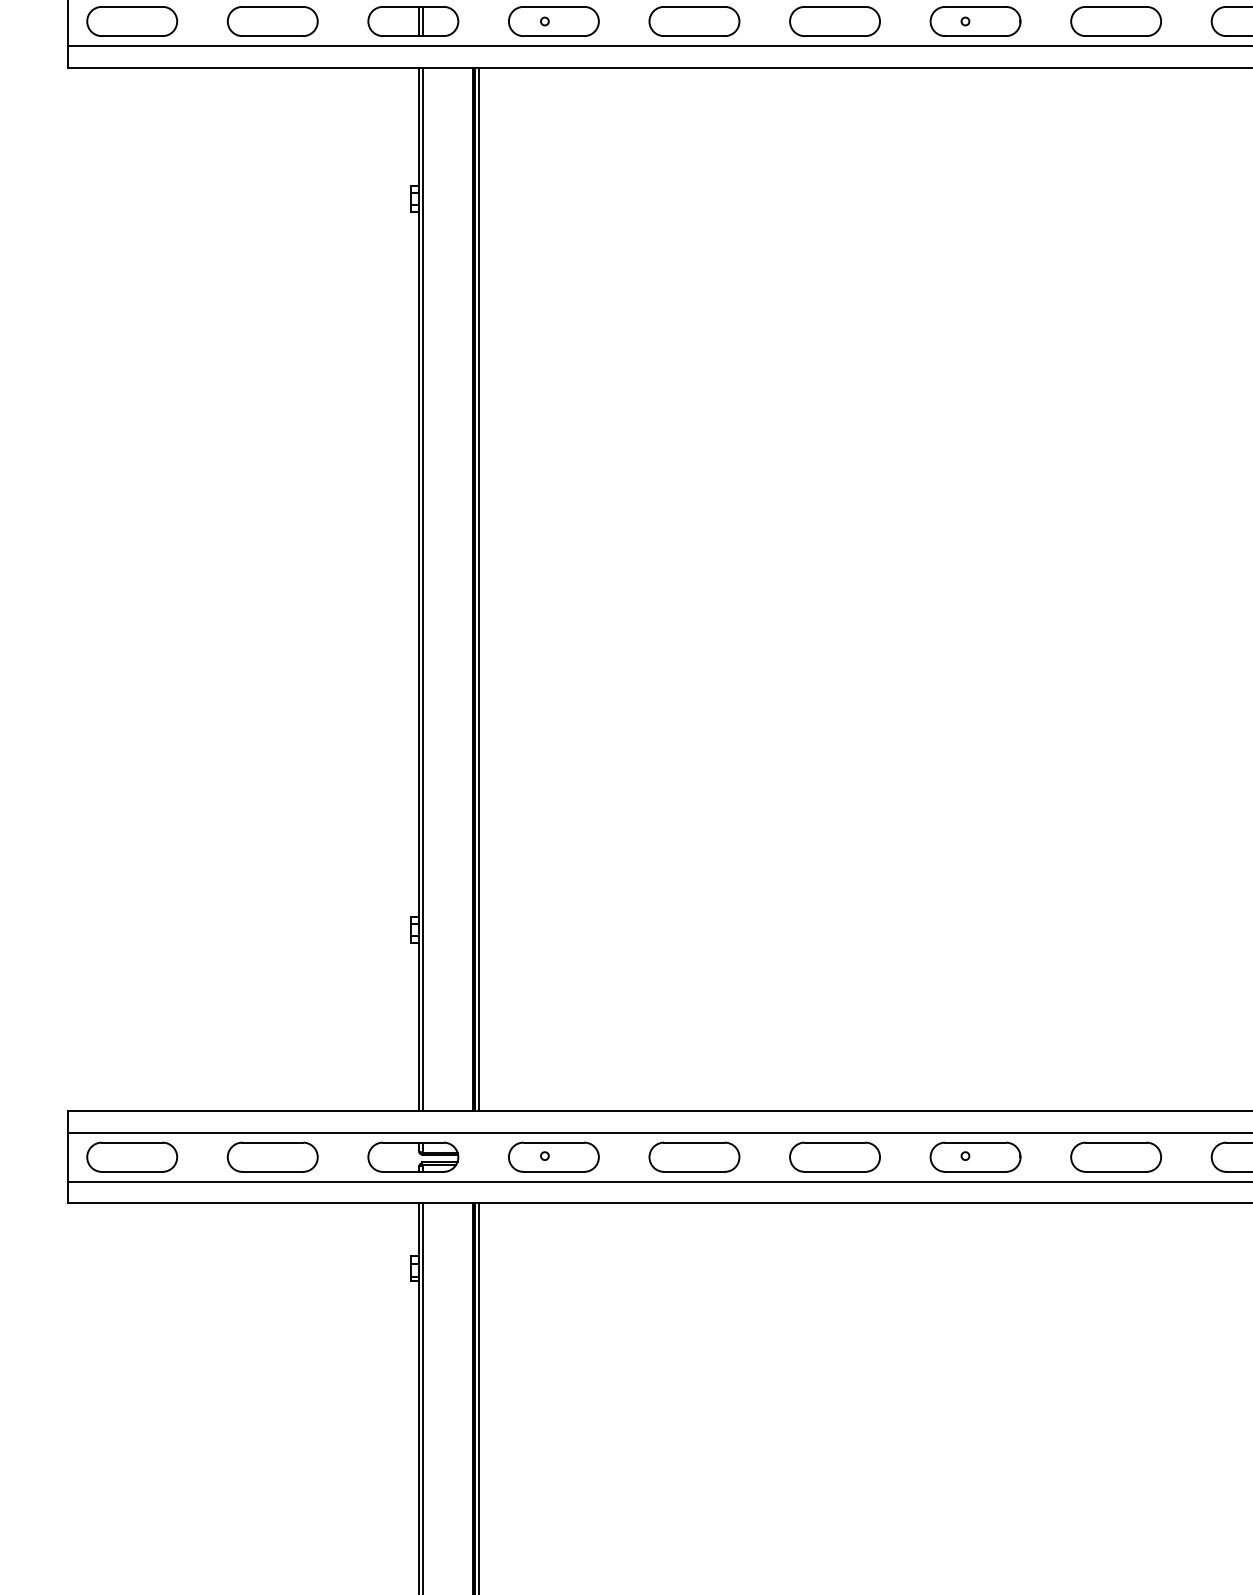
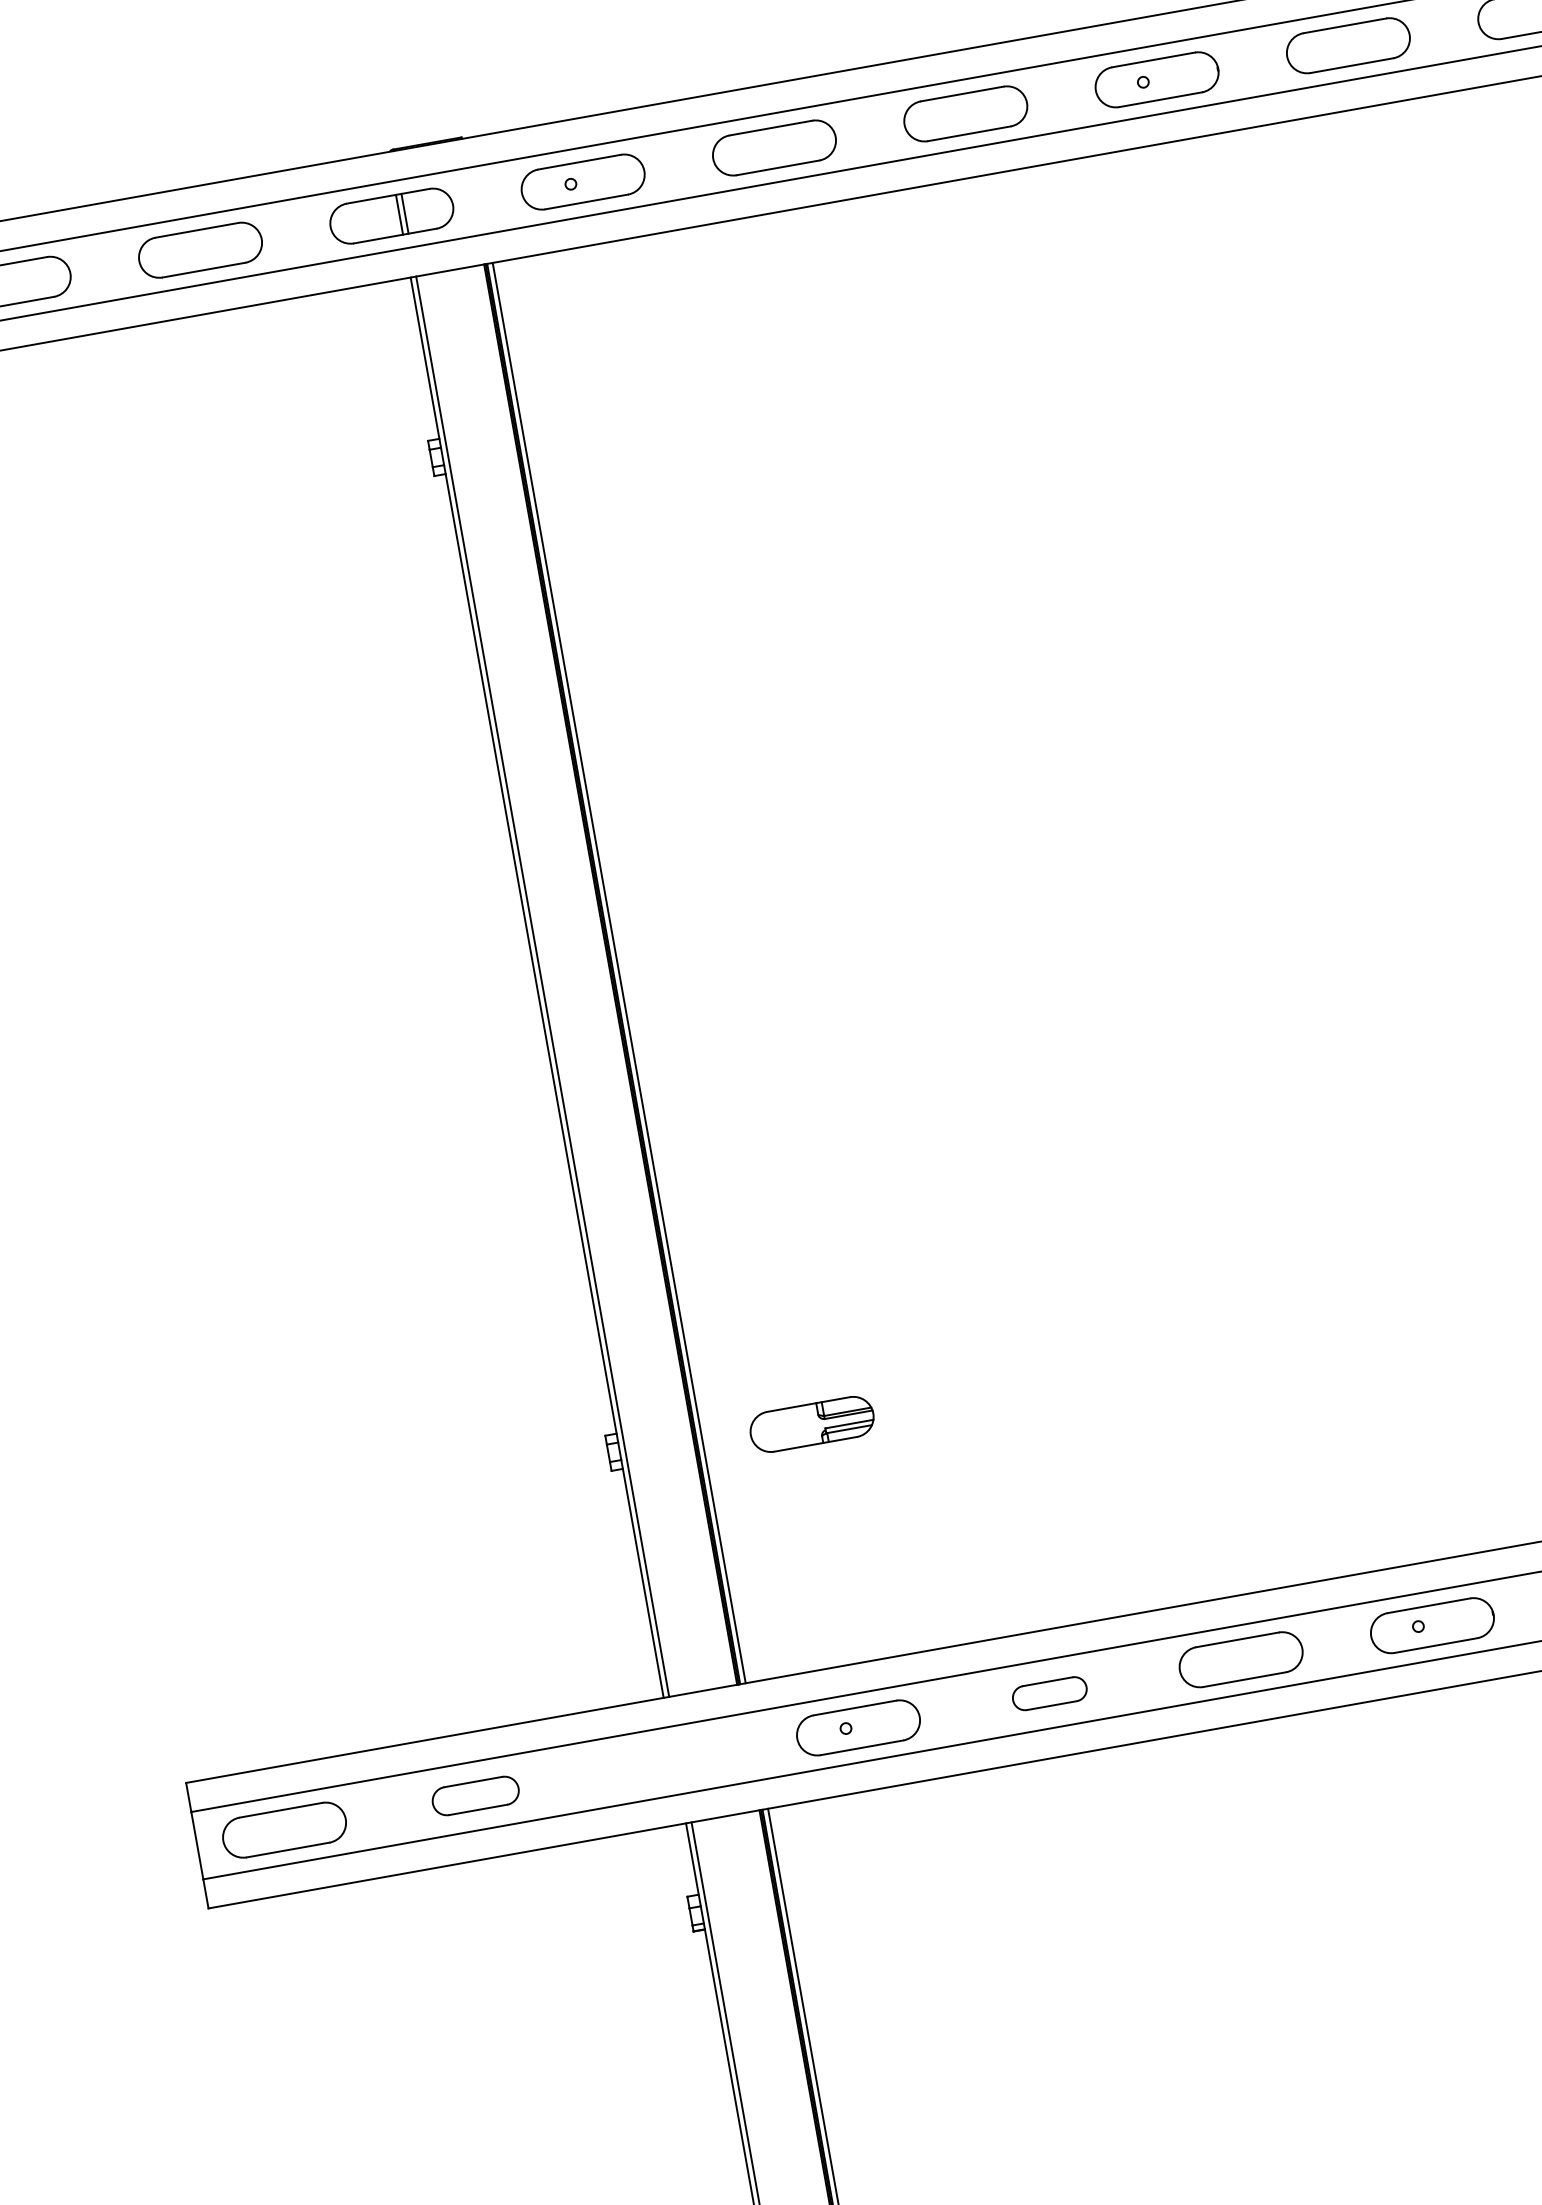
part: (272, 1156) -> (475, 1795), size x0.7
part: (413, 1156) -> (812, 1423), moved
part: (694, 1156) -> (1049, 1692), size x0.6

